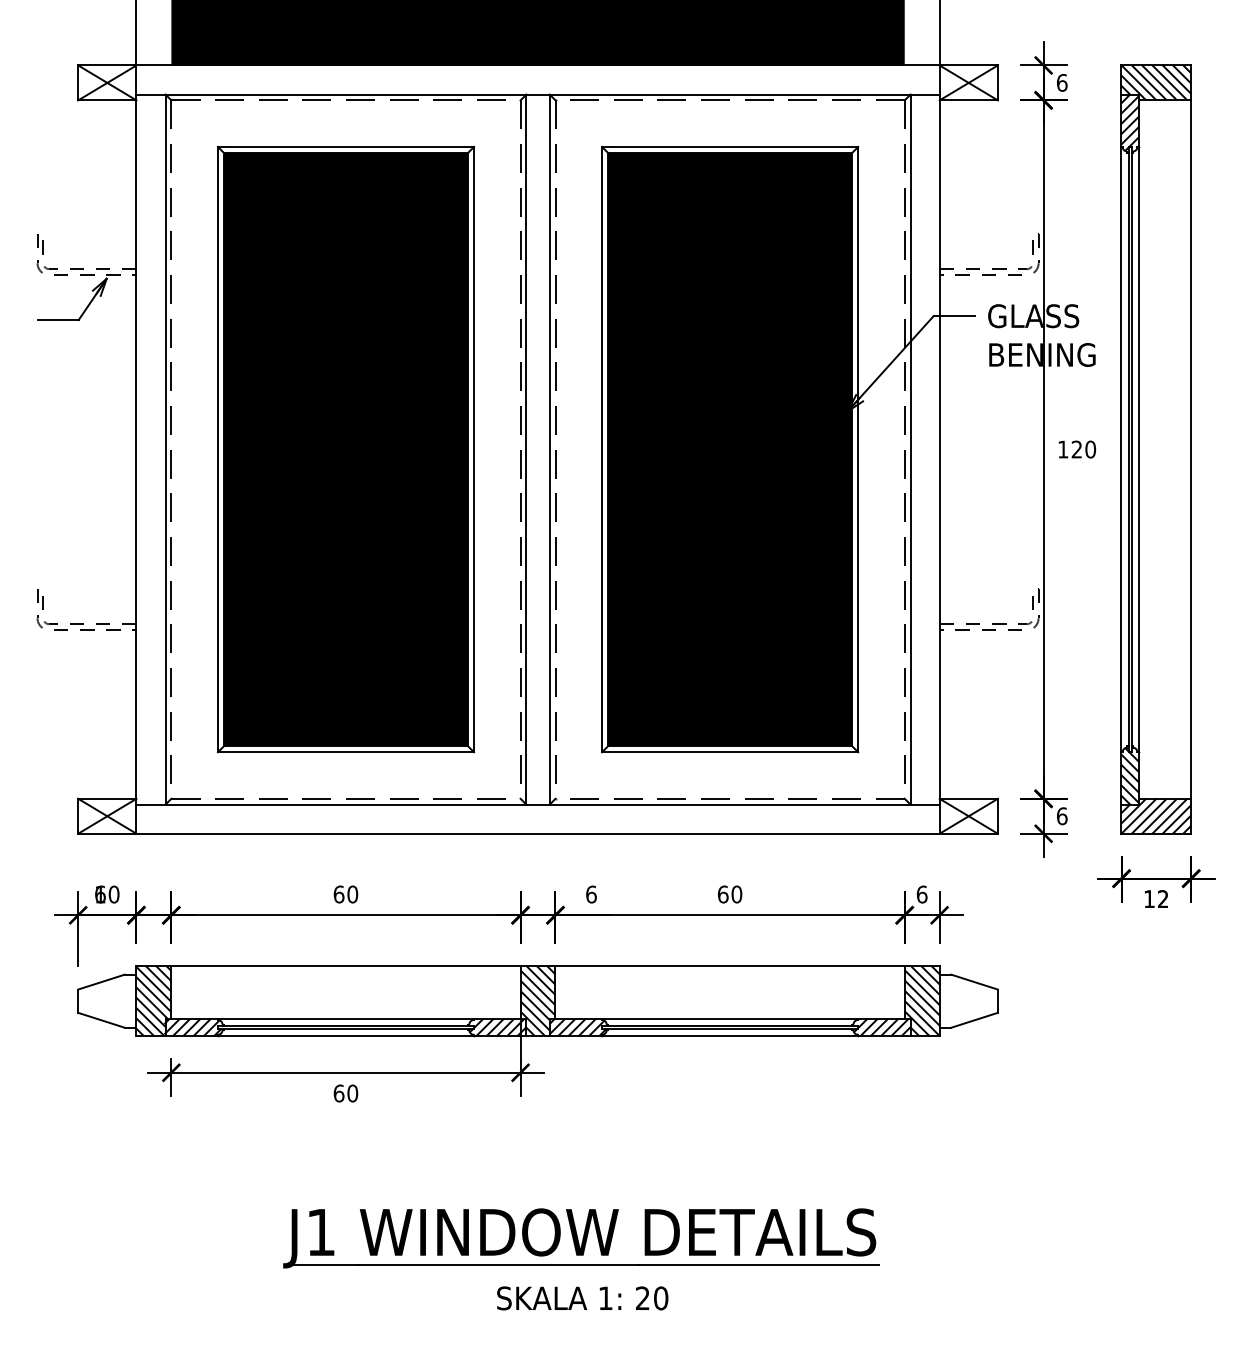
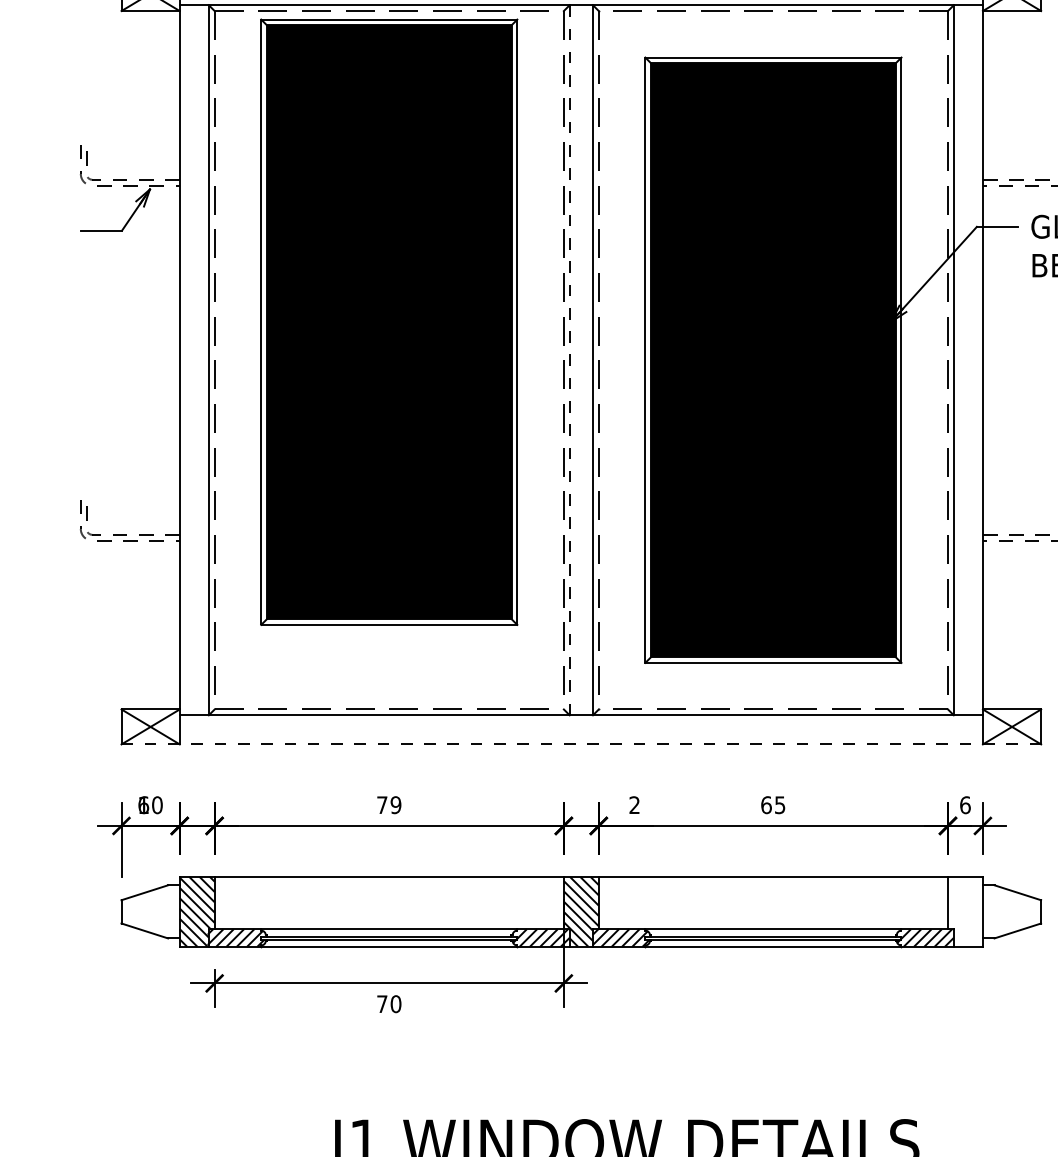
part: (345, 449) -> (388, 322), moved
line: (526, 450) -> (569, 361), solid -> dashed
line: (538, 833) -> (581, 744), solid -> dashed
text: (345, 894) -> (388, 805), 60 -> 79
text: (591, 894) -> (634, 805), 6 -> 2
text: (736, 894) -> (779, 805), 60 -> 65
hatch: (921, 1001) -> (964, 912), removed
text: (338, 1093) -> (381, 1004), 60 -> 70

